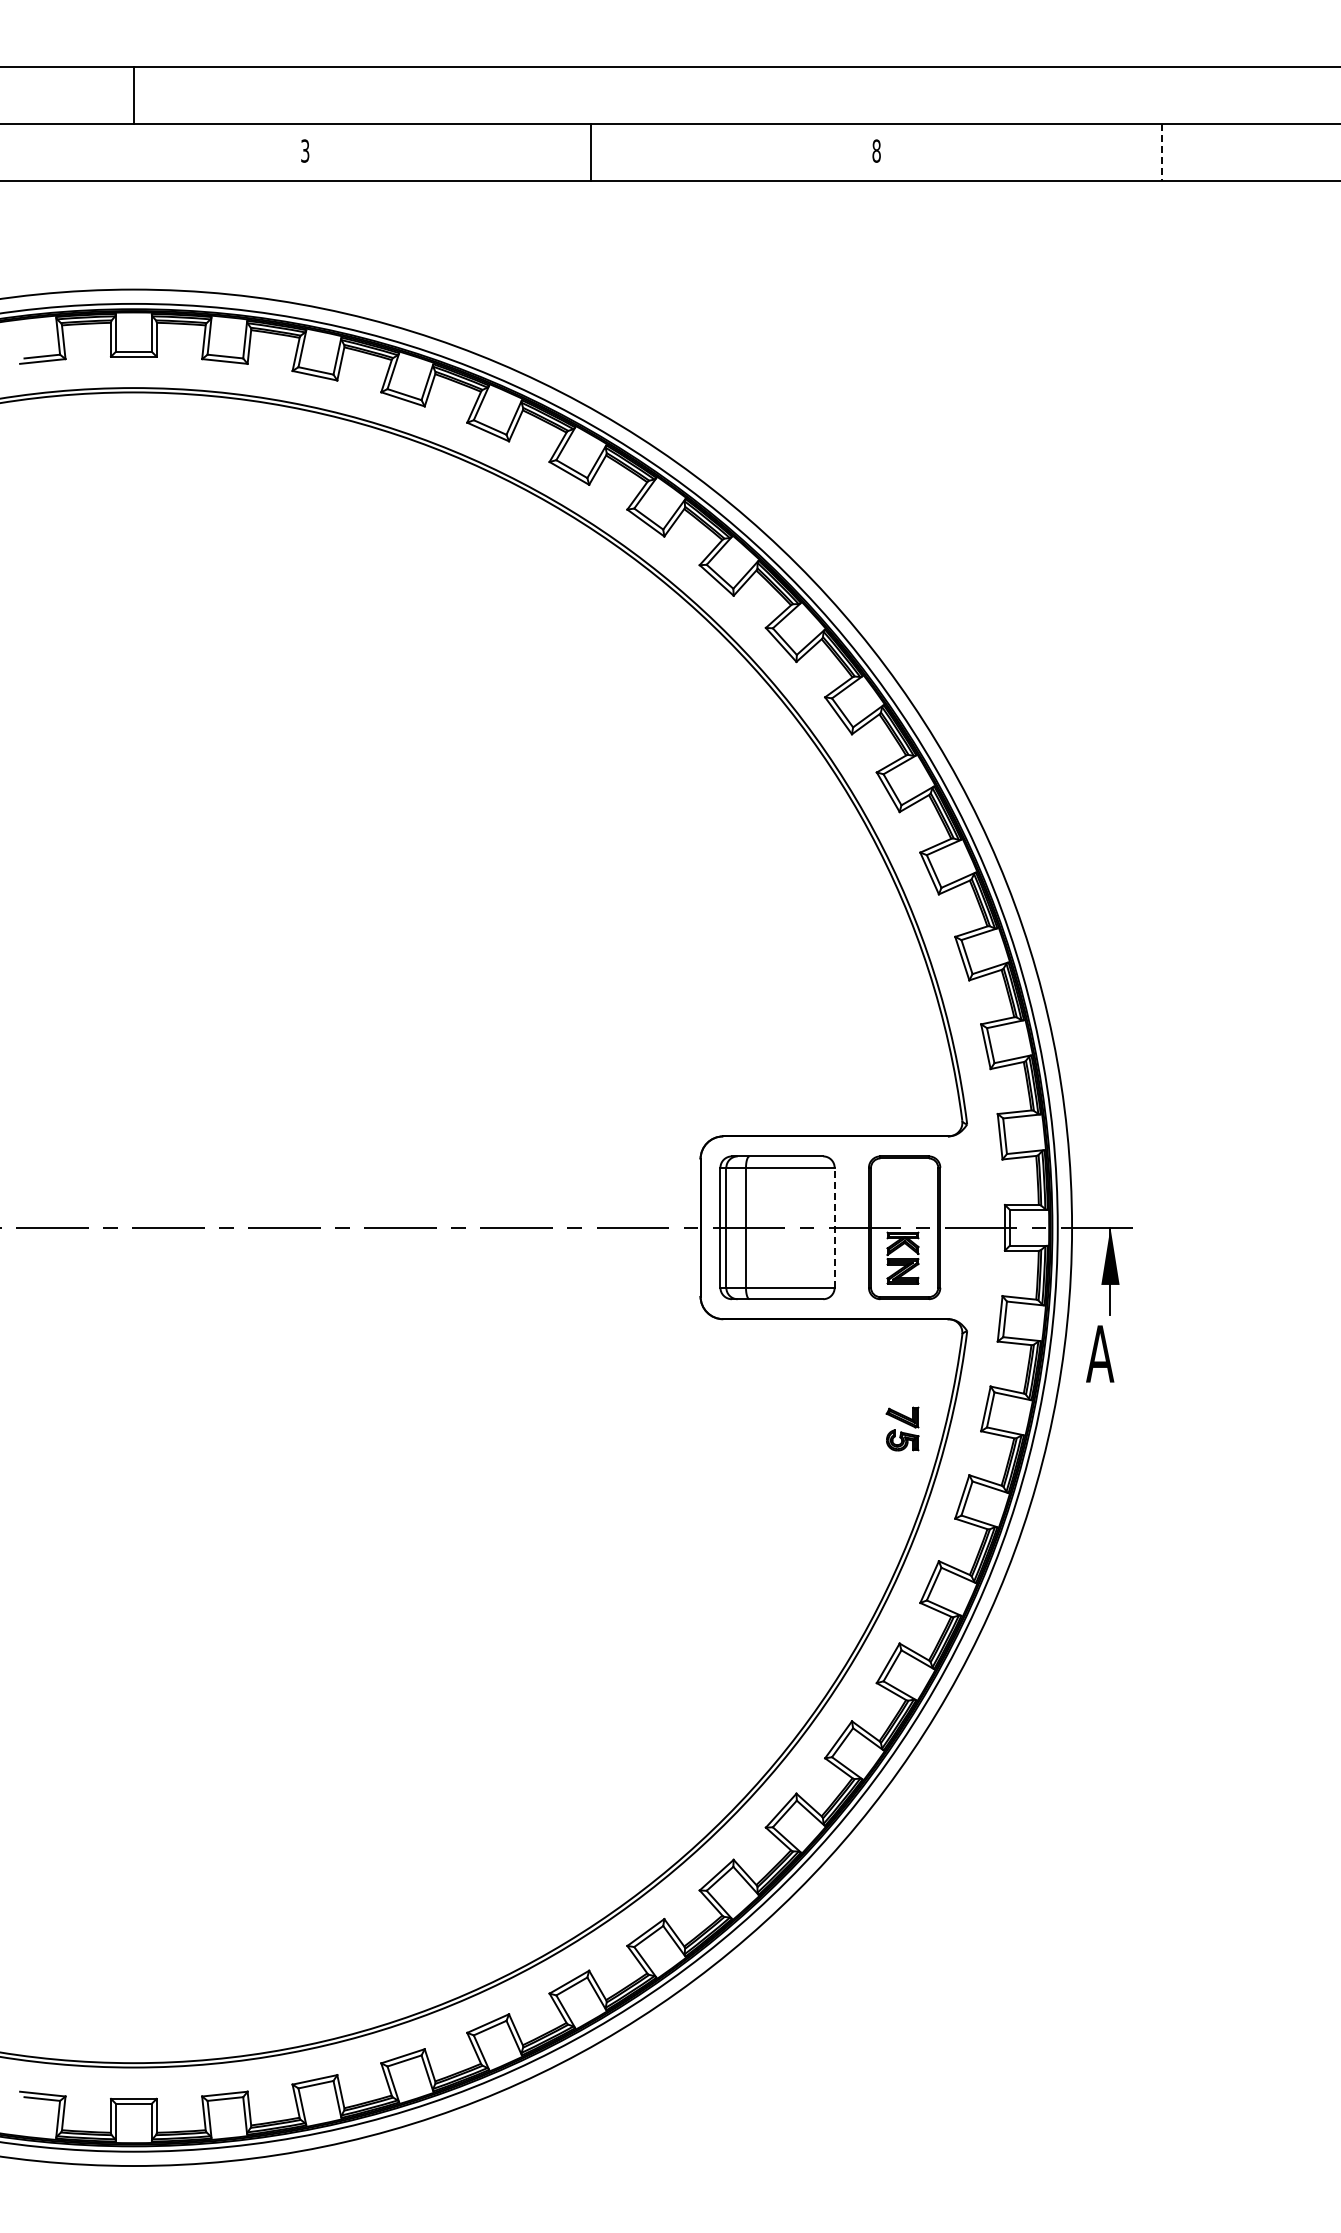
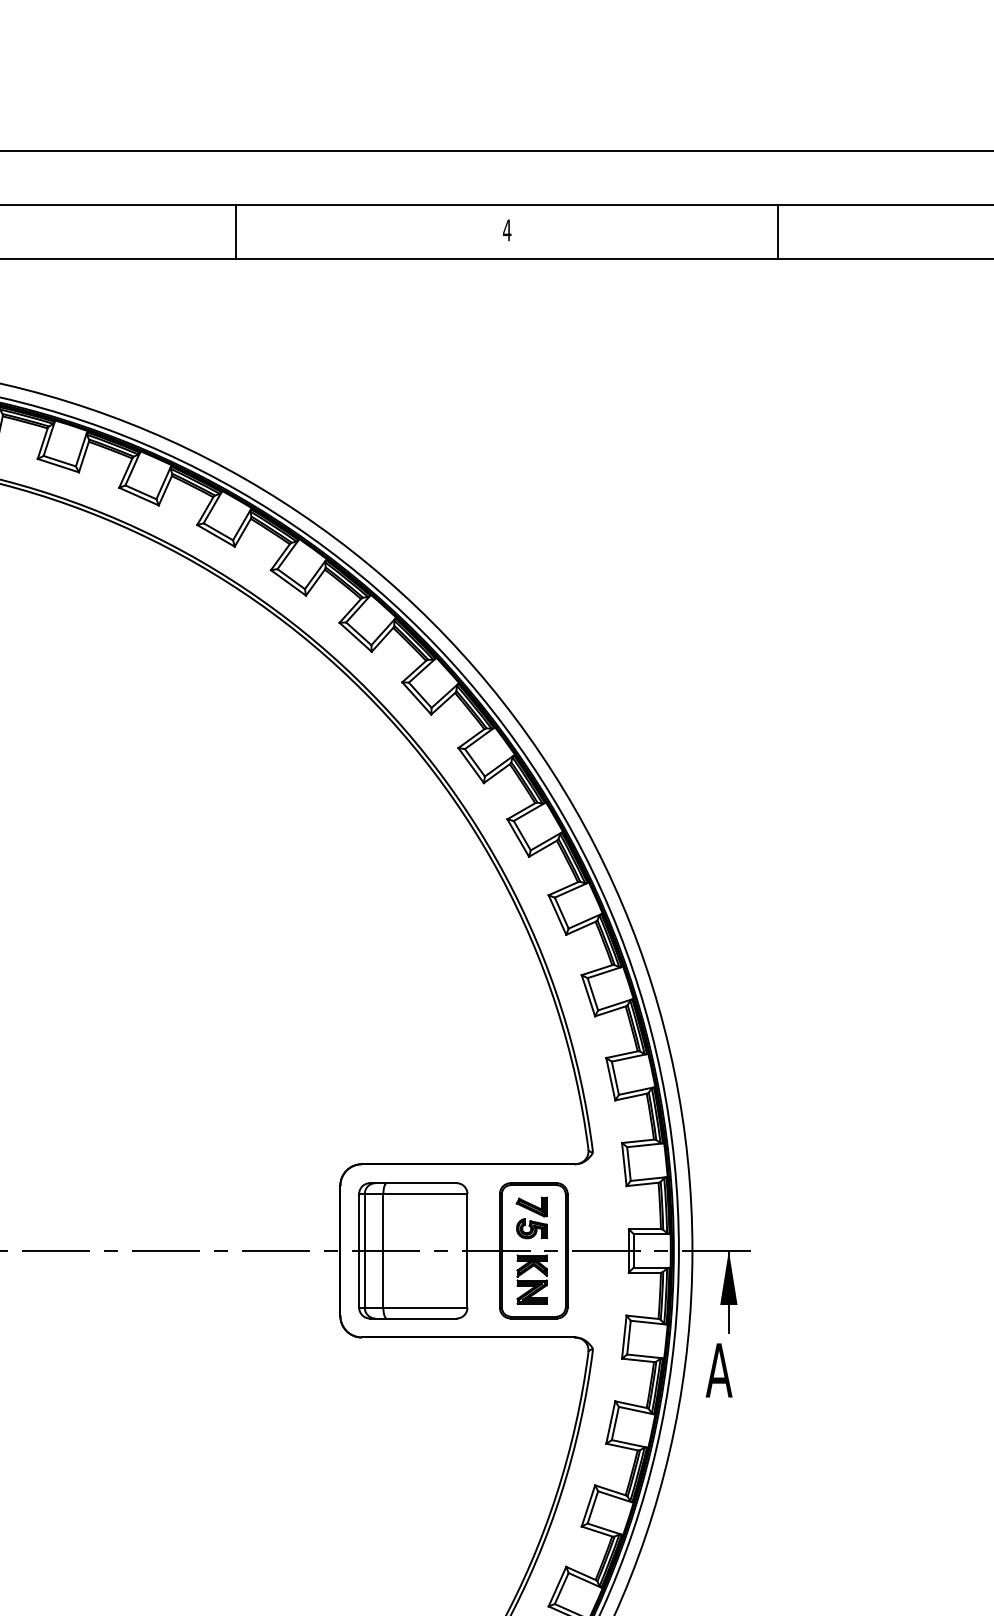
text: (876, 150) -> (507, 229), 8 -> 4
line: (1161, 152) -> (777, 231), dashed -> solid
line: (834, 1227) -> (467, 1250), dashed -> solid
part: (902, 1428) -> (531, 1217), moved

